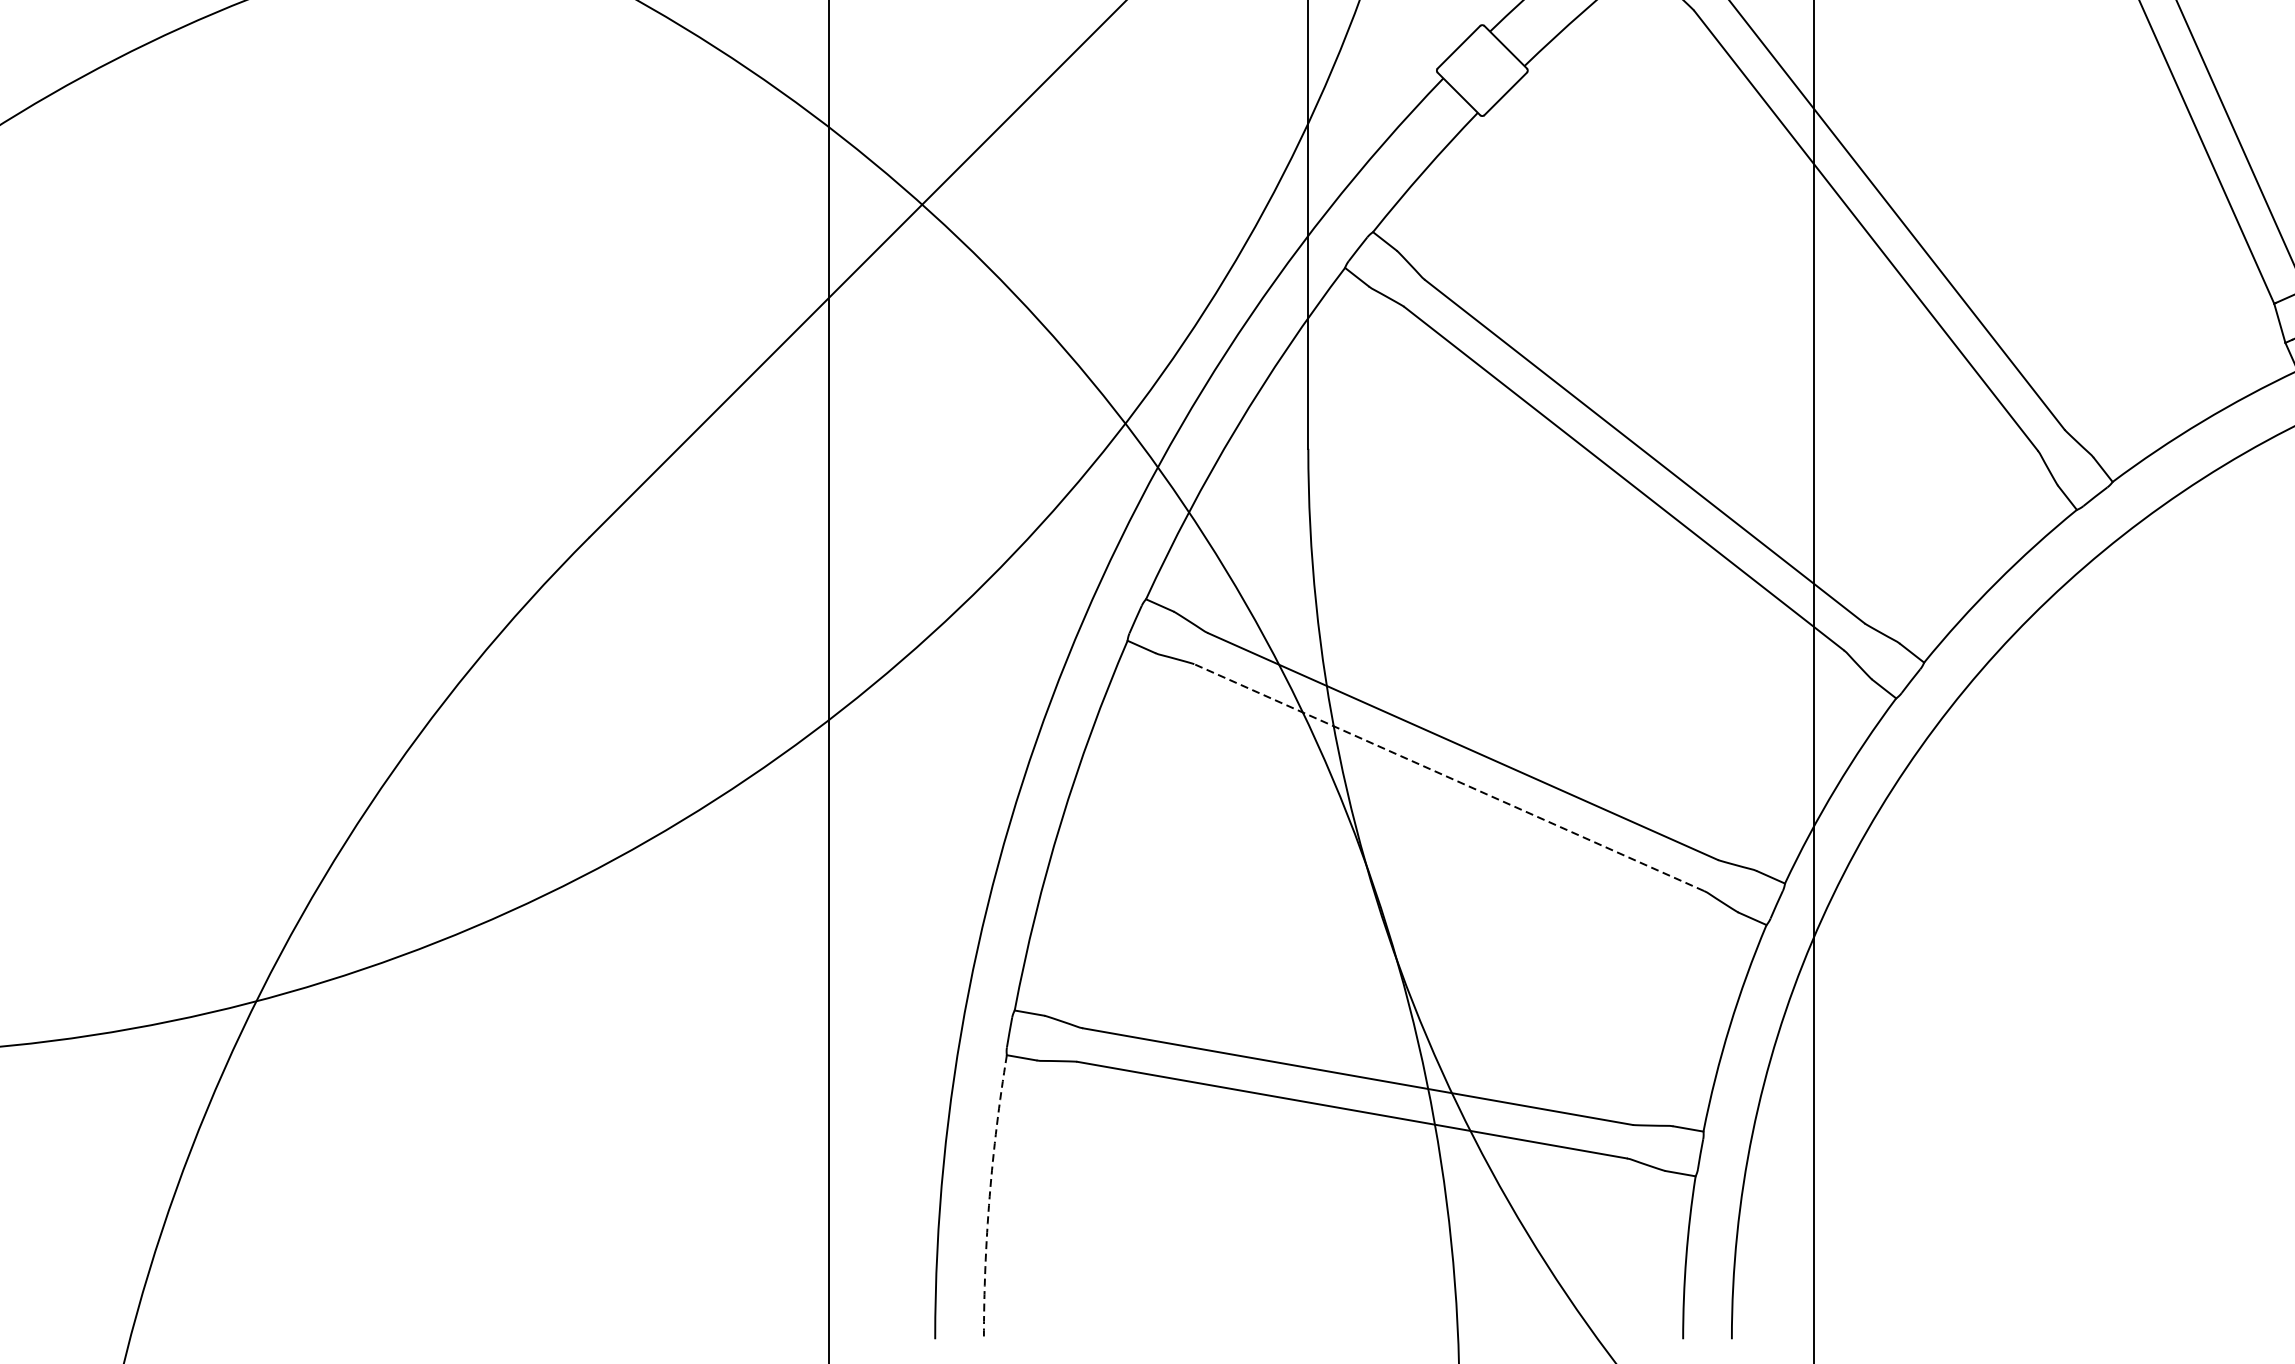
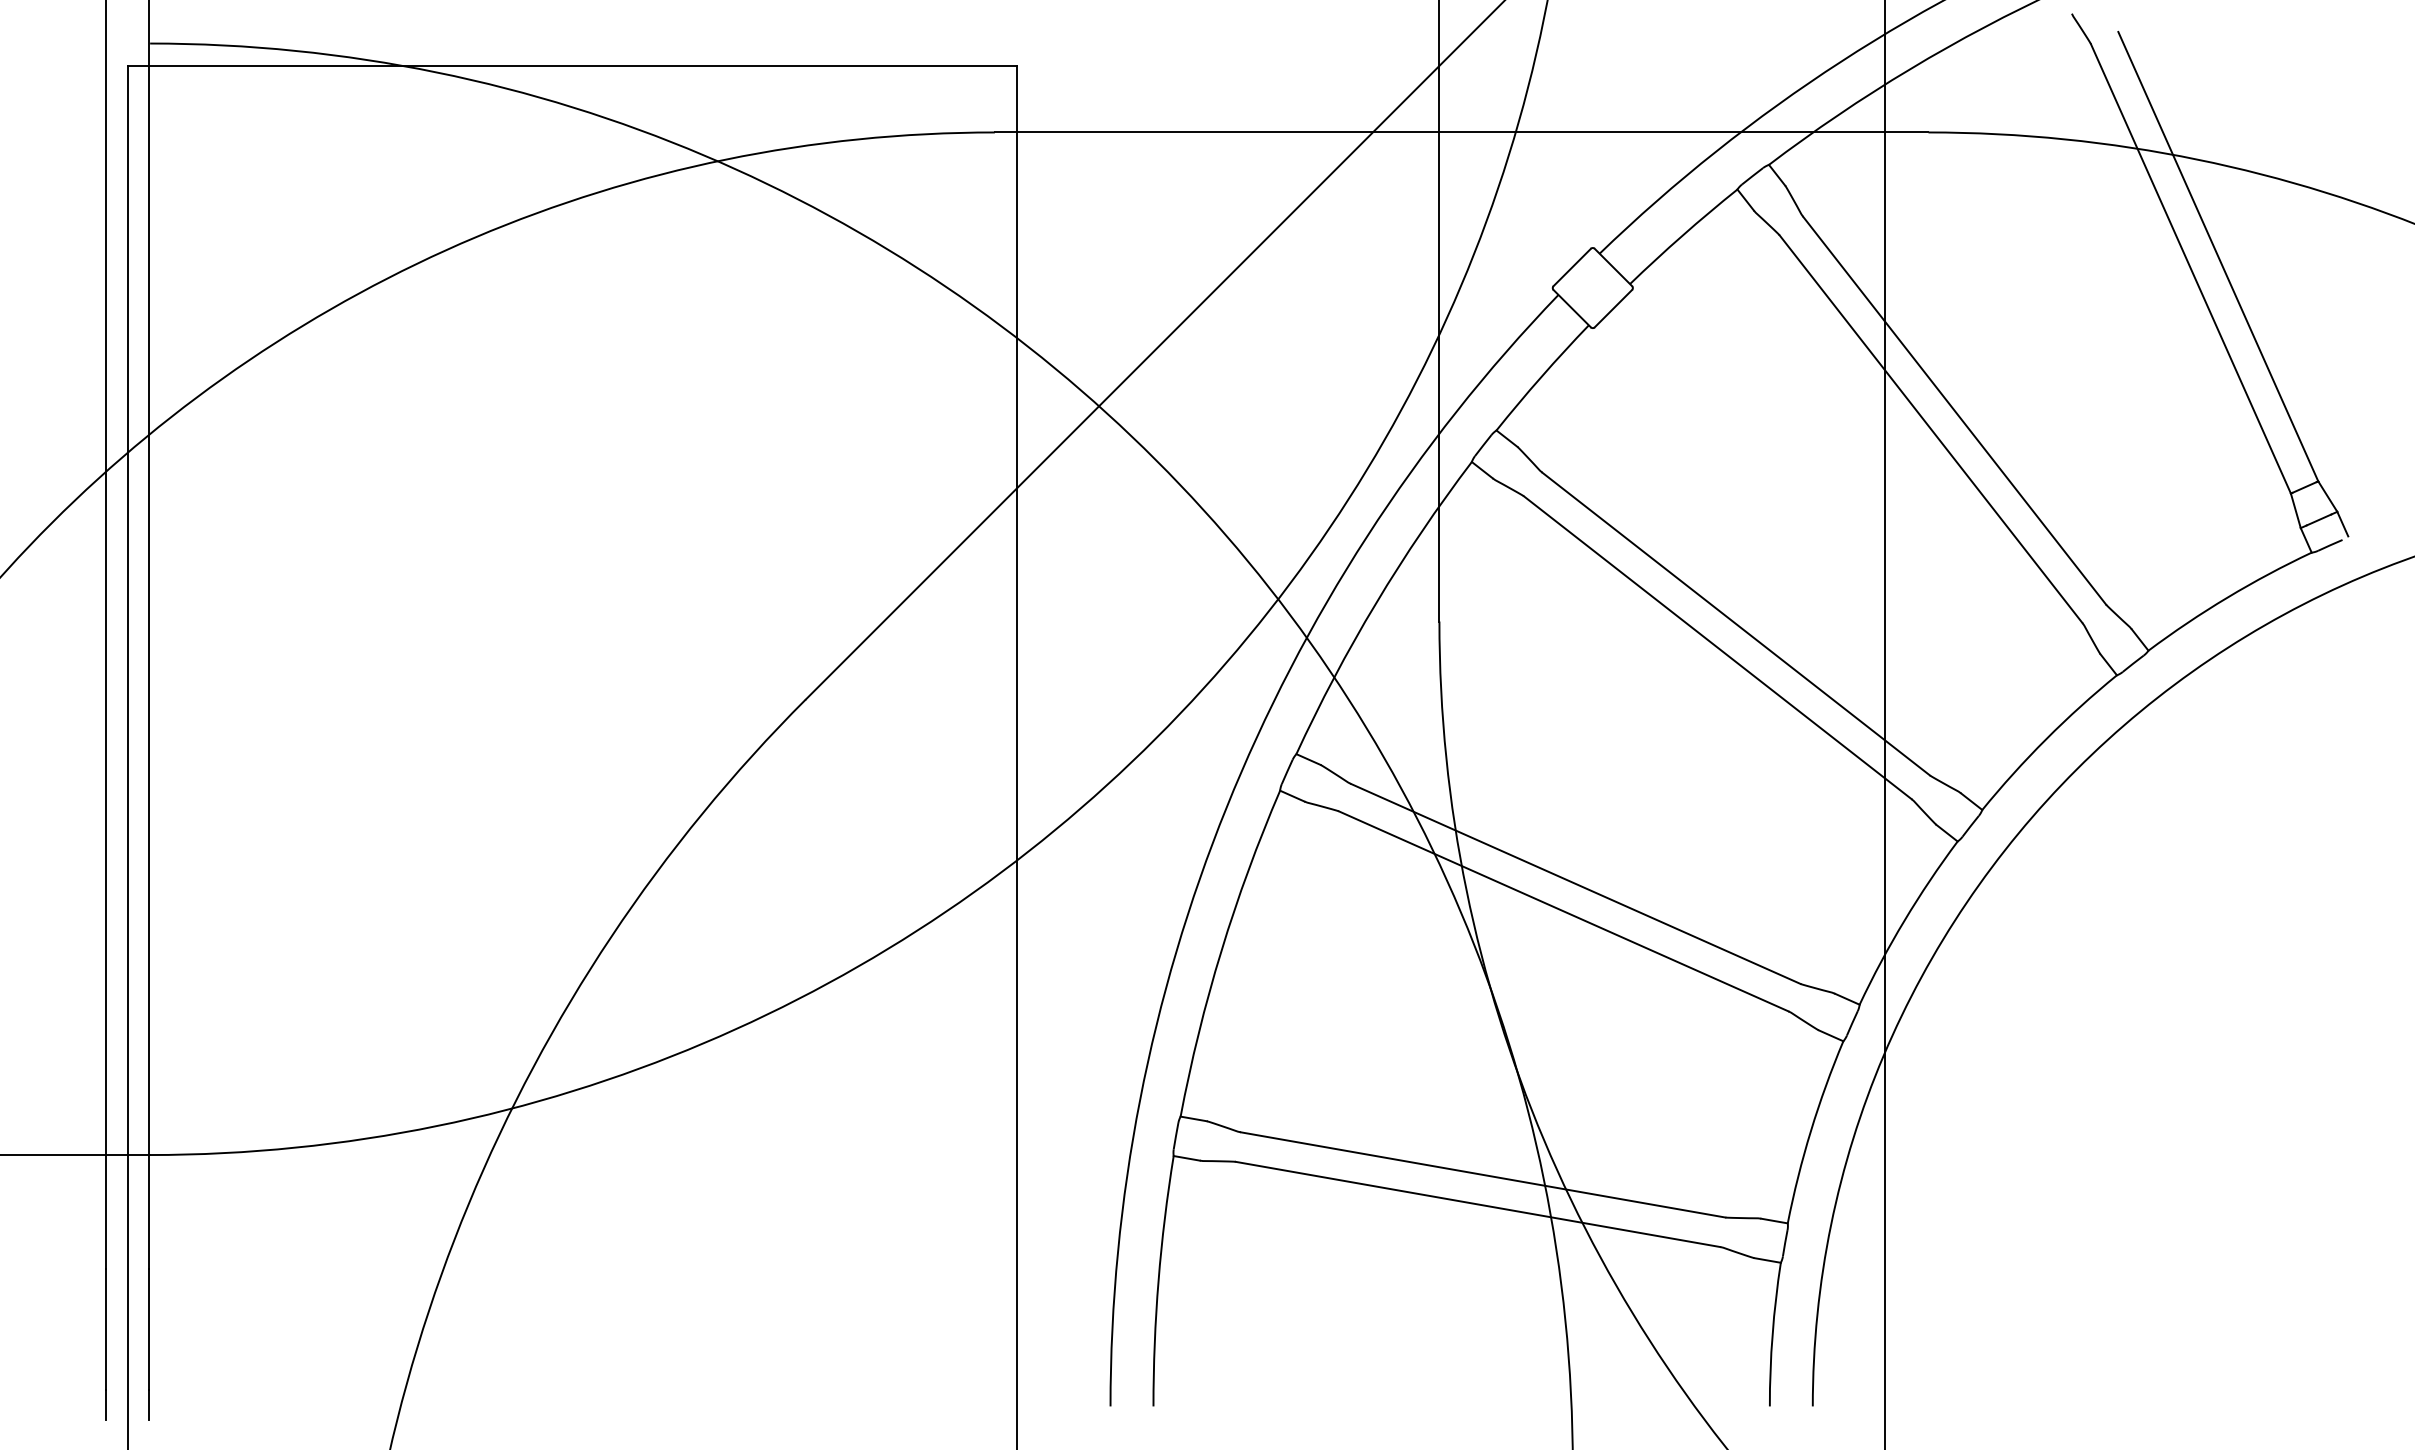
line: (1449, 777) -> (1563, 911), dashed -> solid
arc: (989, 1196) -> (1158, 1280), dashed -> solid

